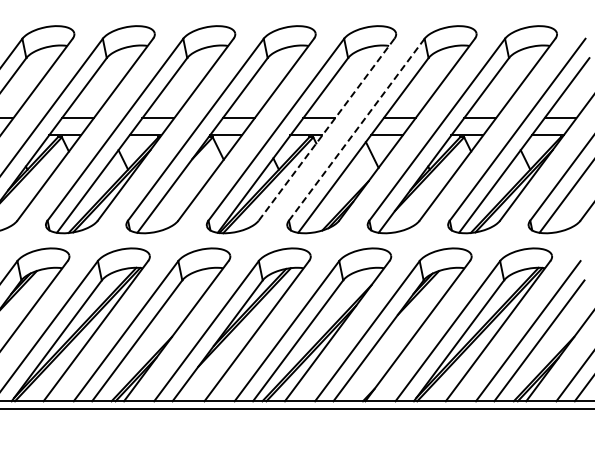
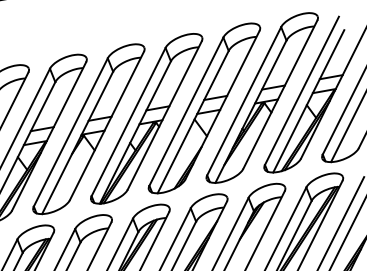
line: (326, 129) -> (164, 115), dashed -> solid
line: (356, 130) -> (186, 112), dashed -> solid

